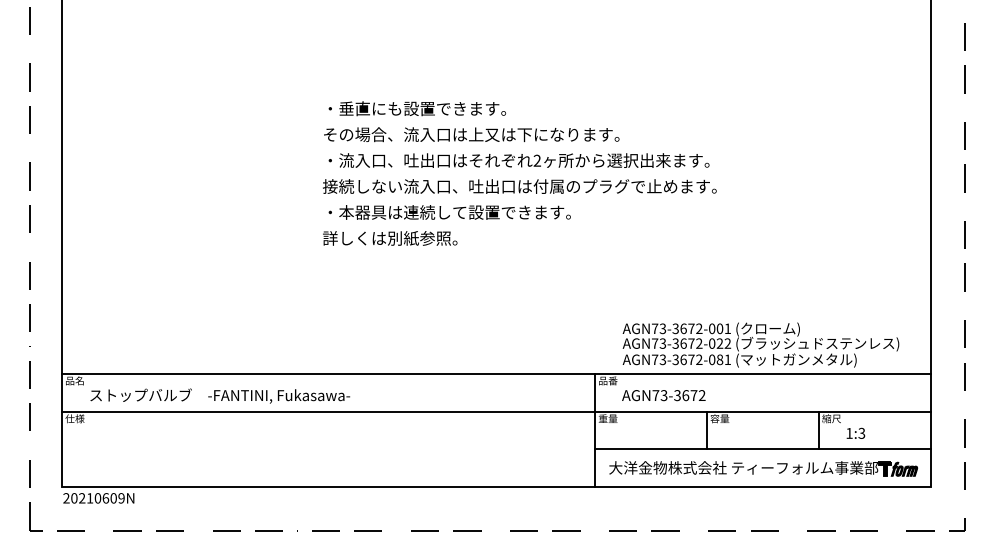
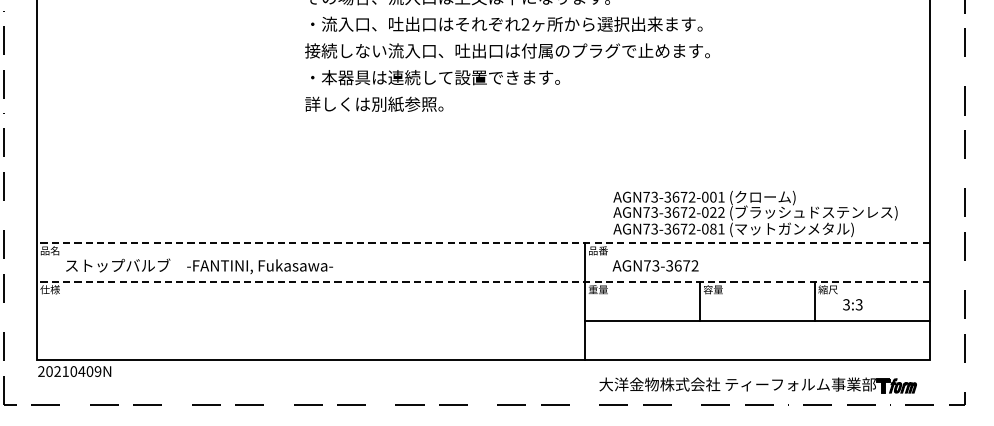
line: (495, 373) -> (482, 243), solid -> dashed
line: (495, 411) -> (482, 282), solid -> dashed
text: (849, 432) -> (846, 303), 1:3 -> 3:3
part: (763, 468) -> (758, 385), moved
text: (105, 498) -> (81, 371), 20210609N -> 20210409N

